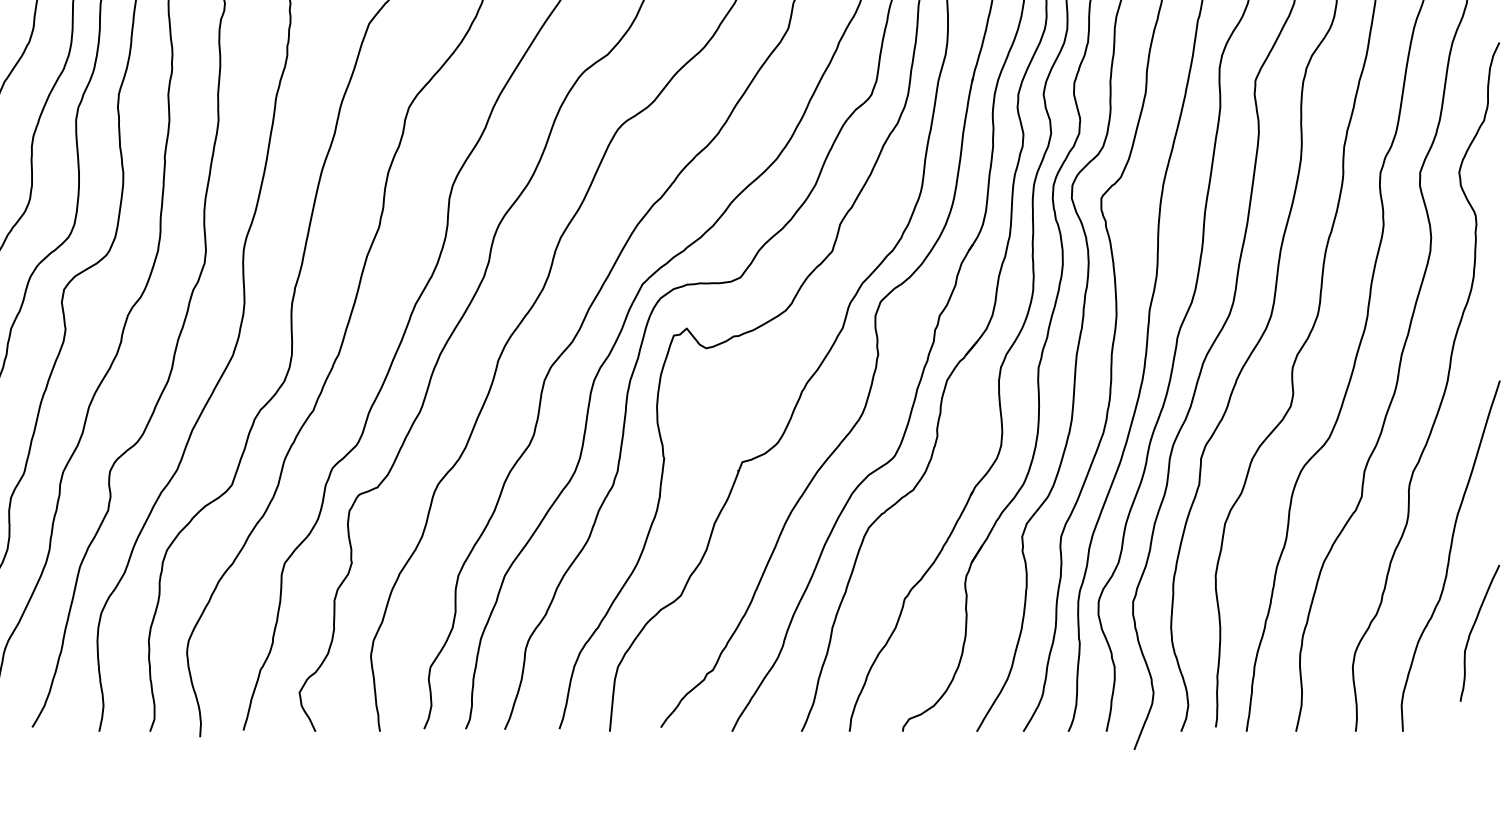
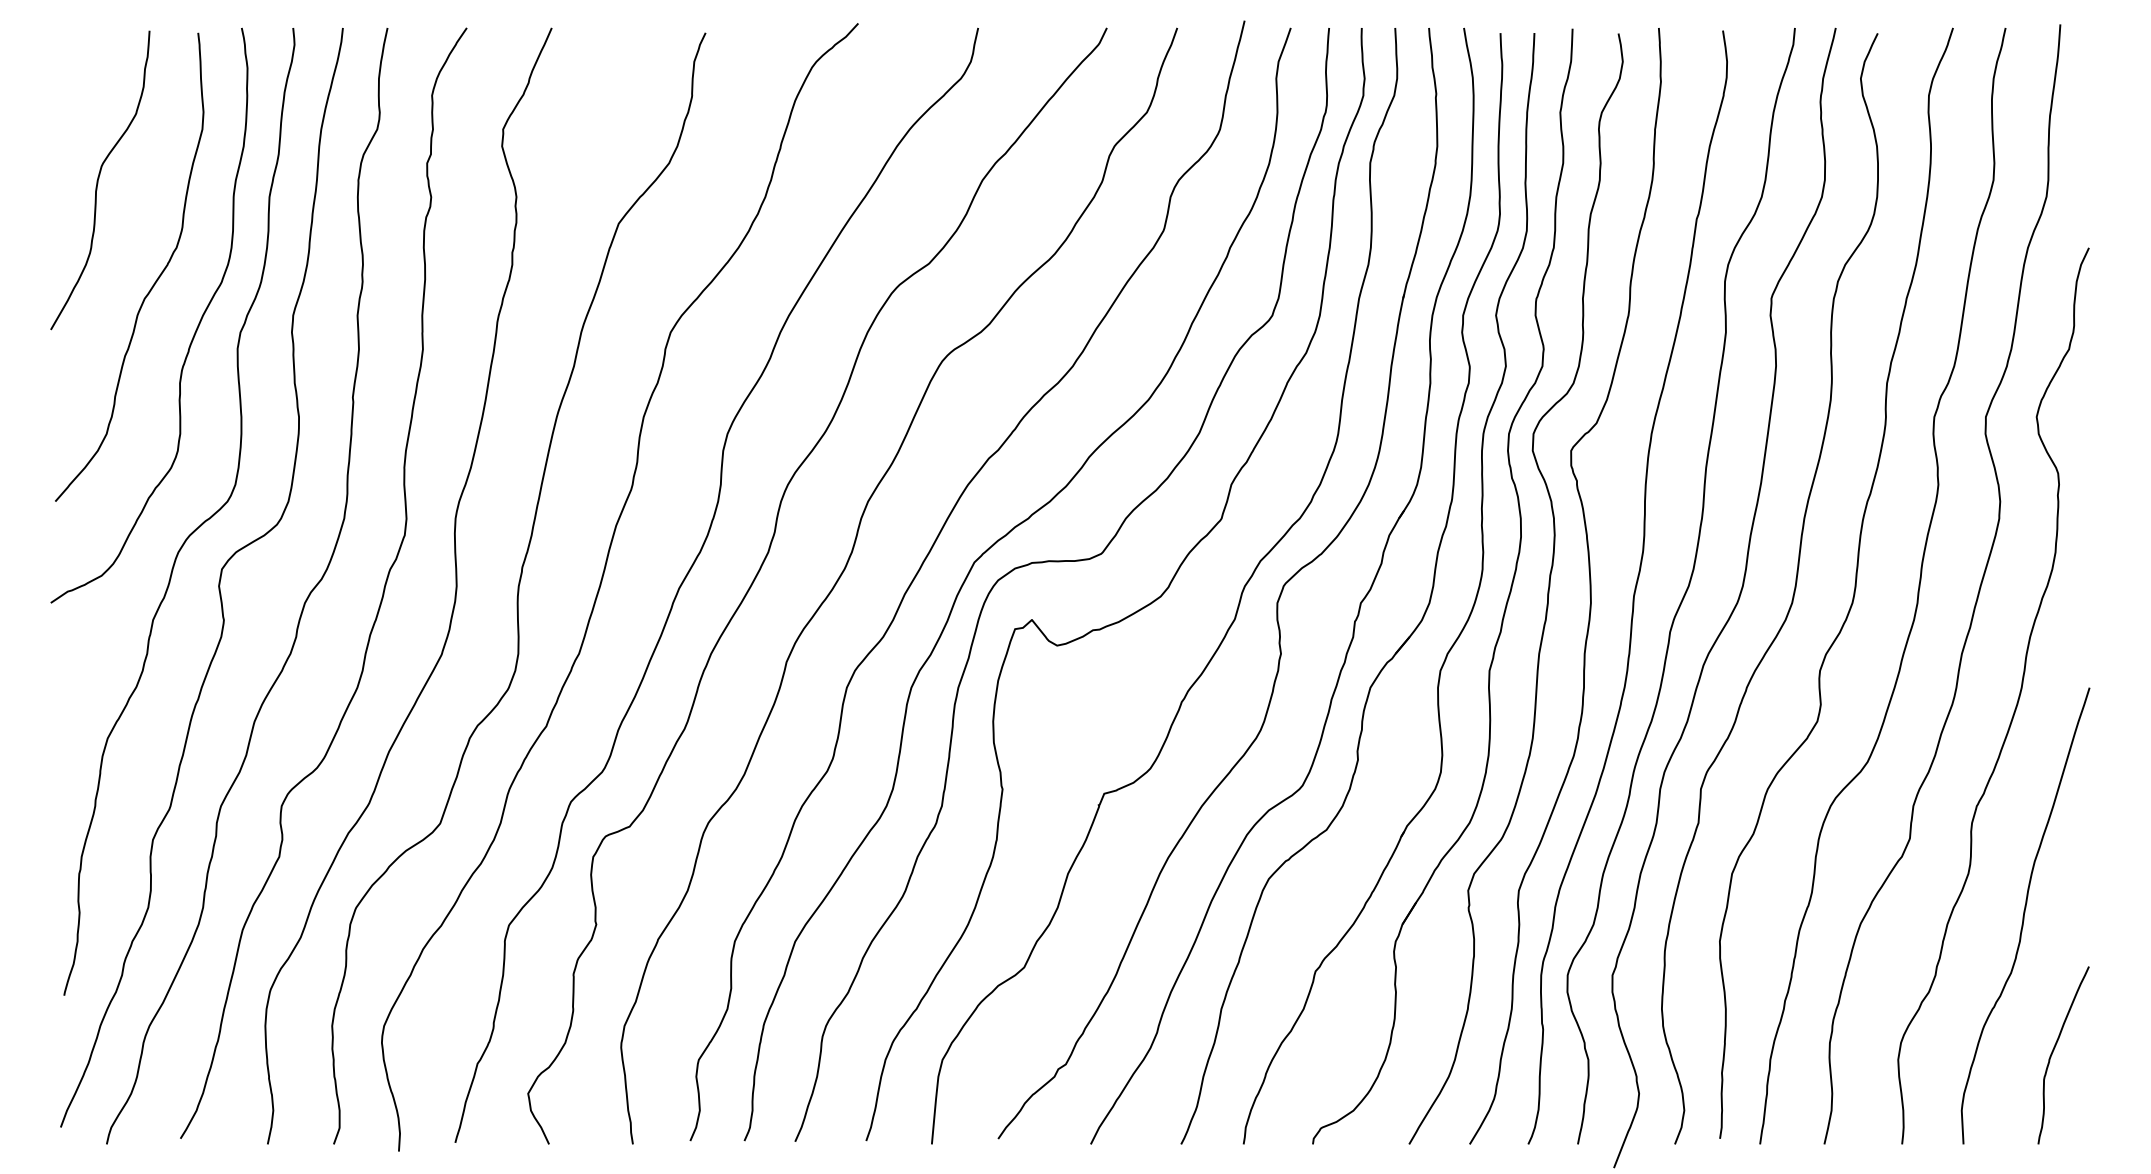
curve: (1472, 629) -> (2054, 1050), moved

